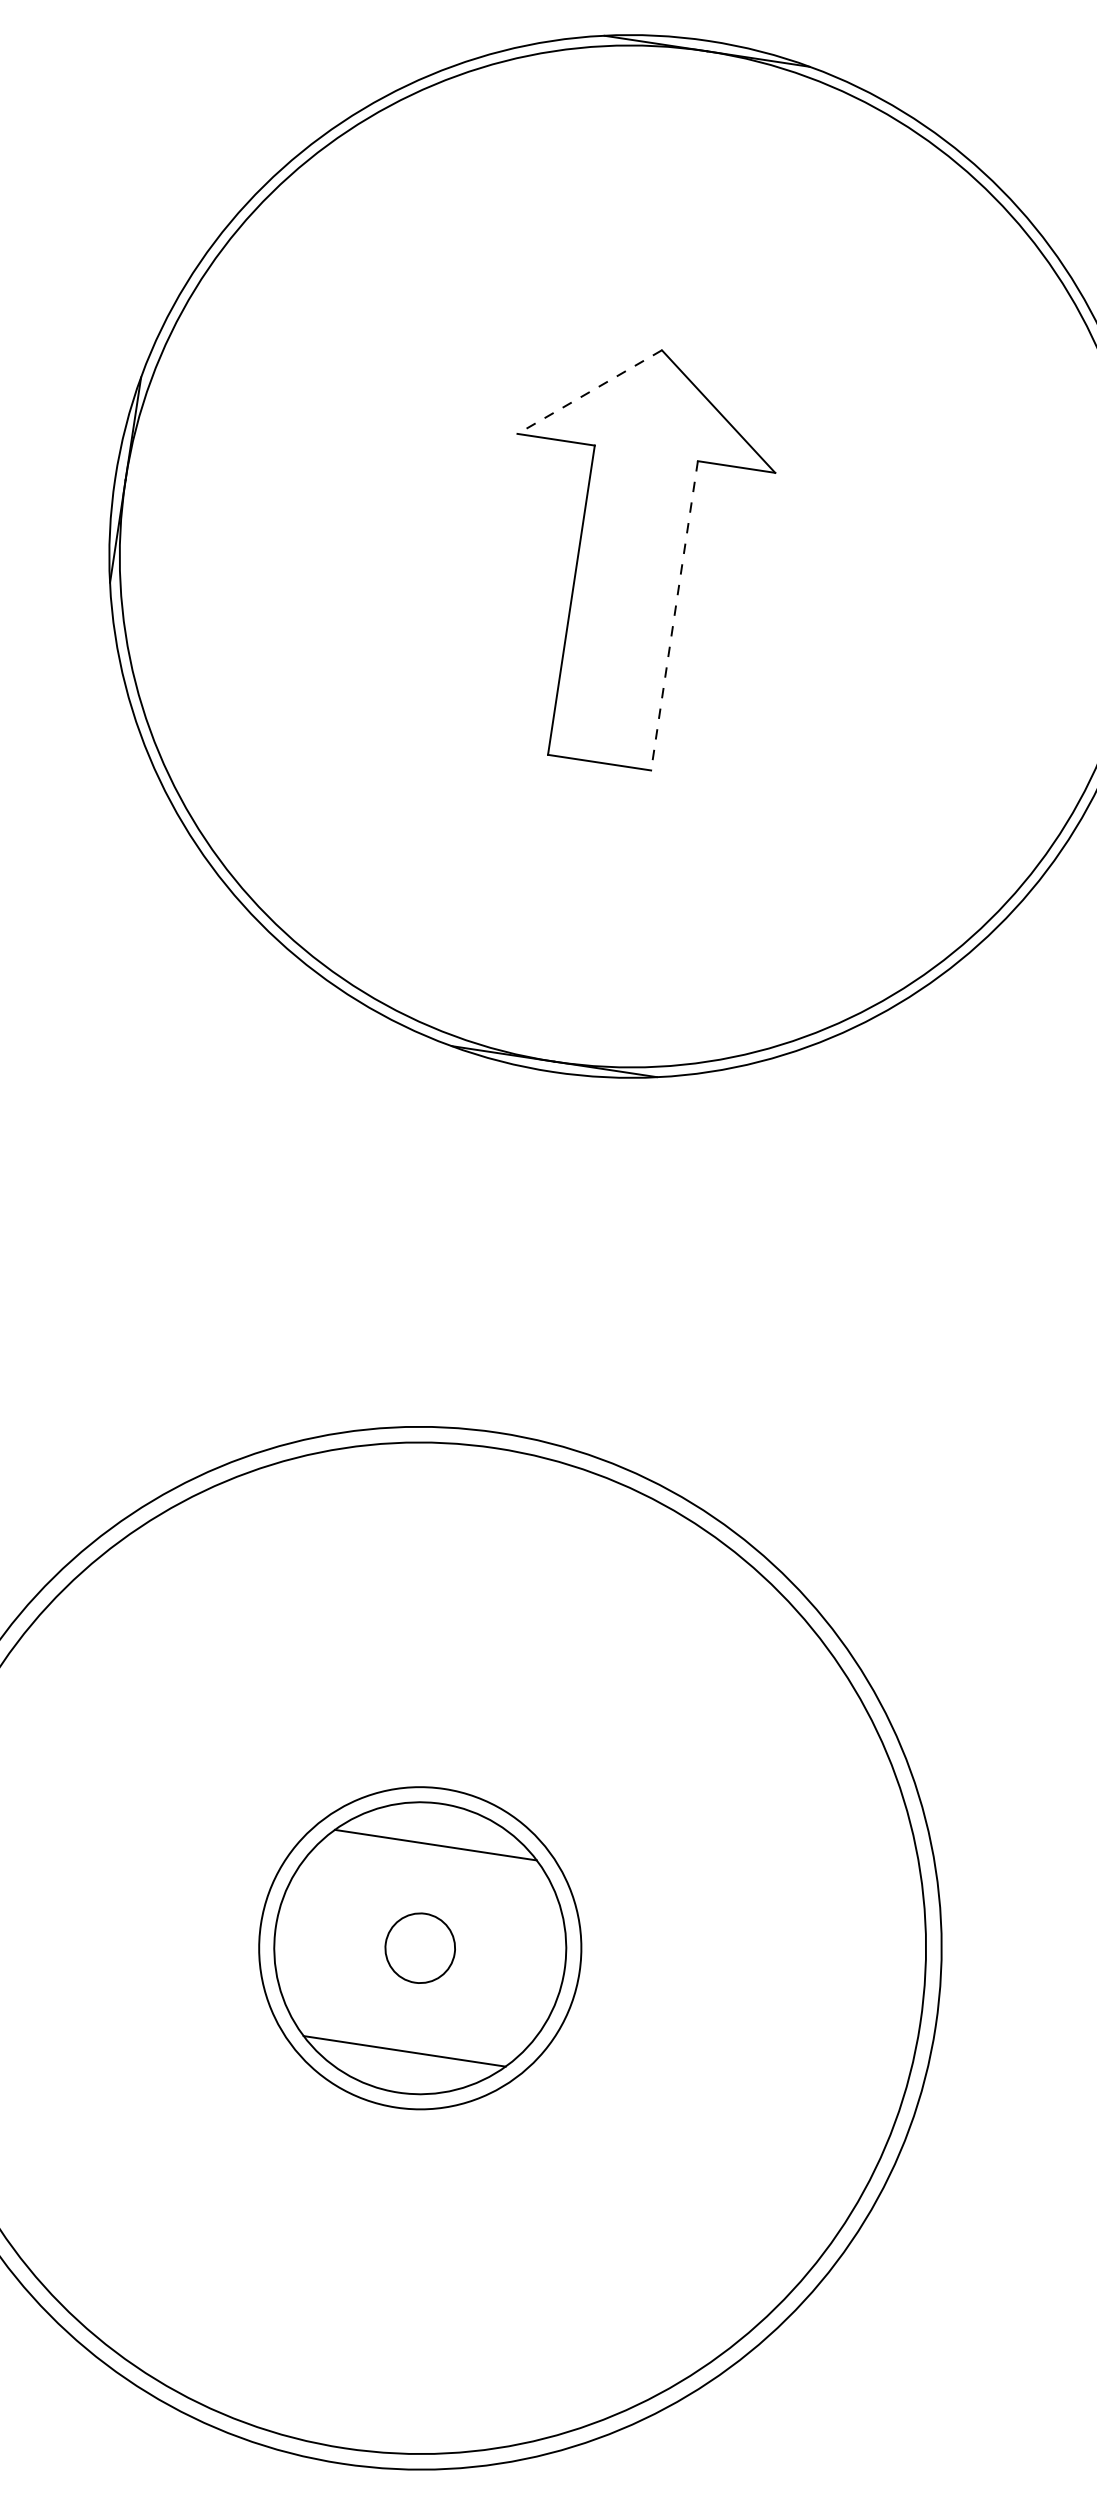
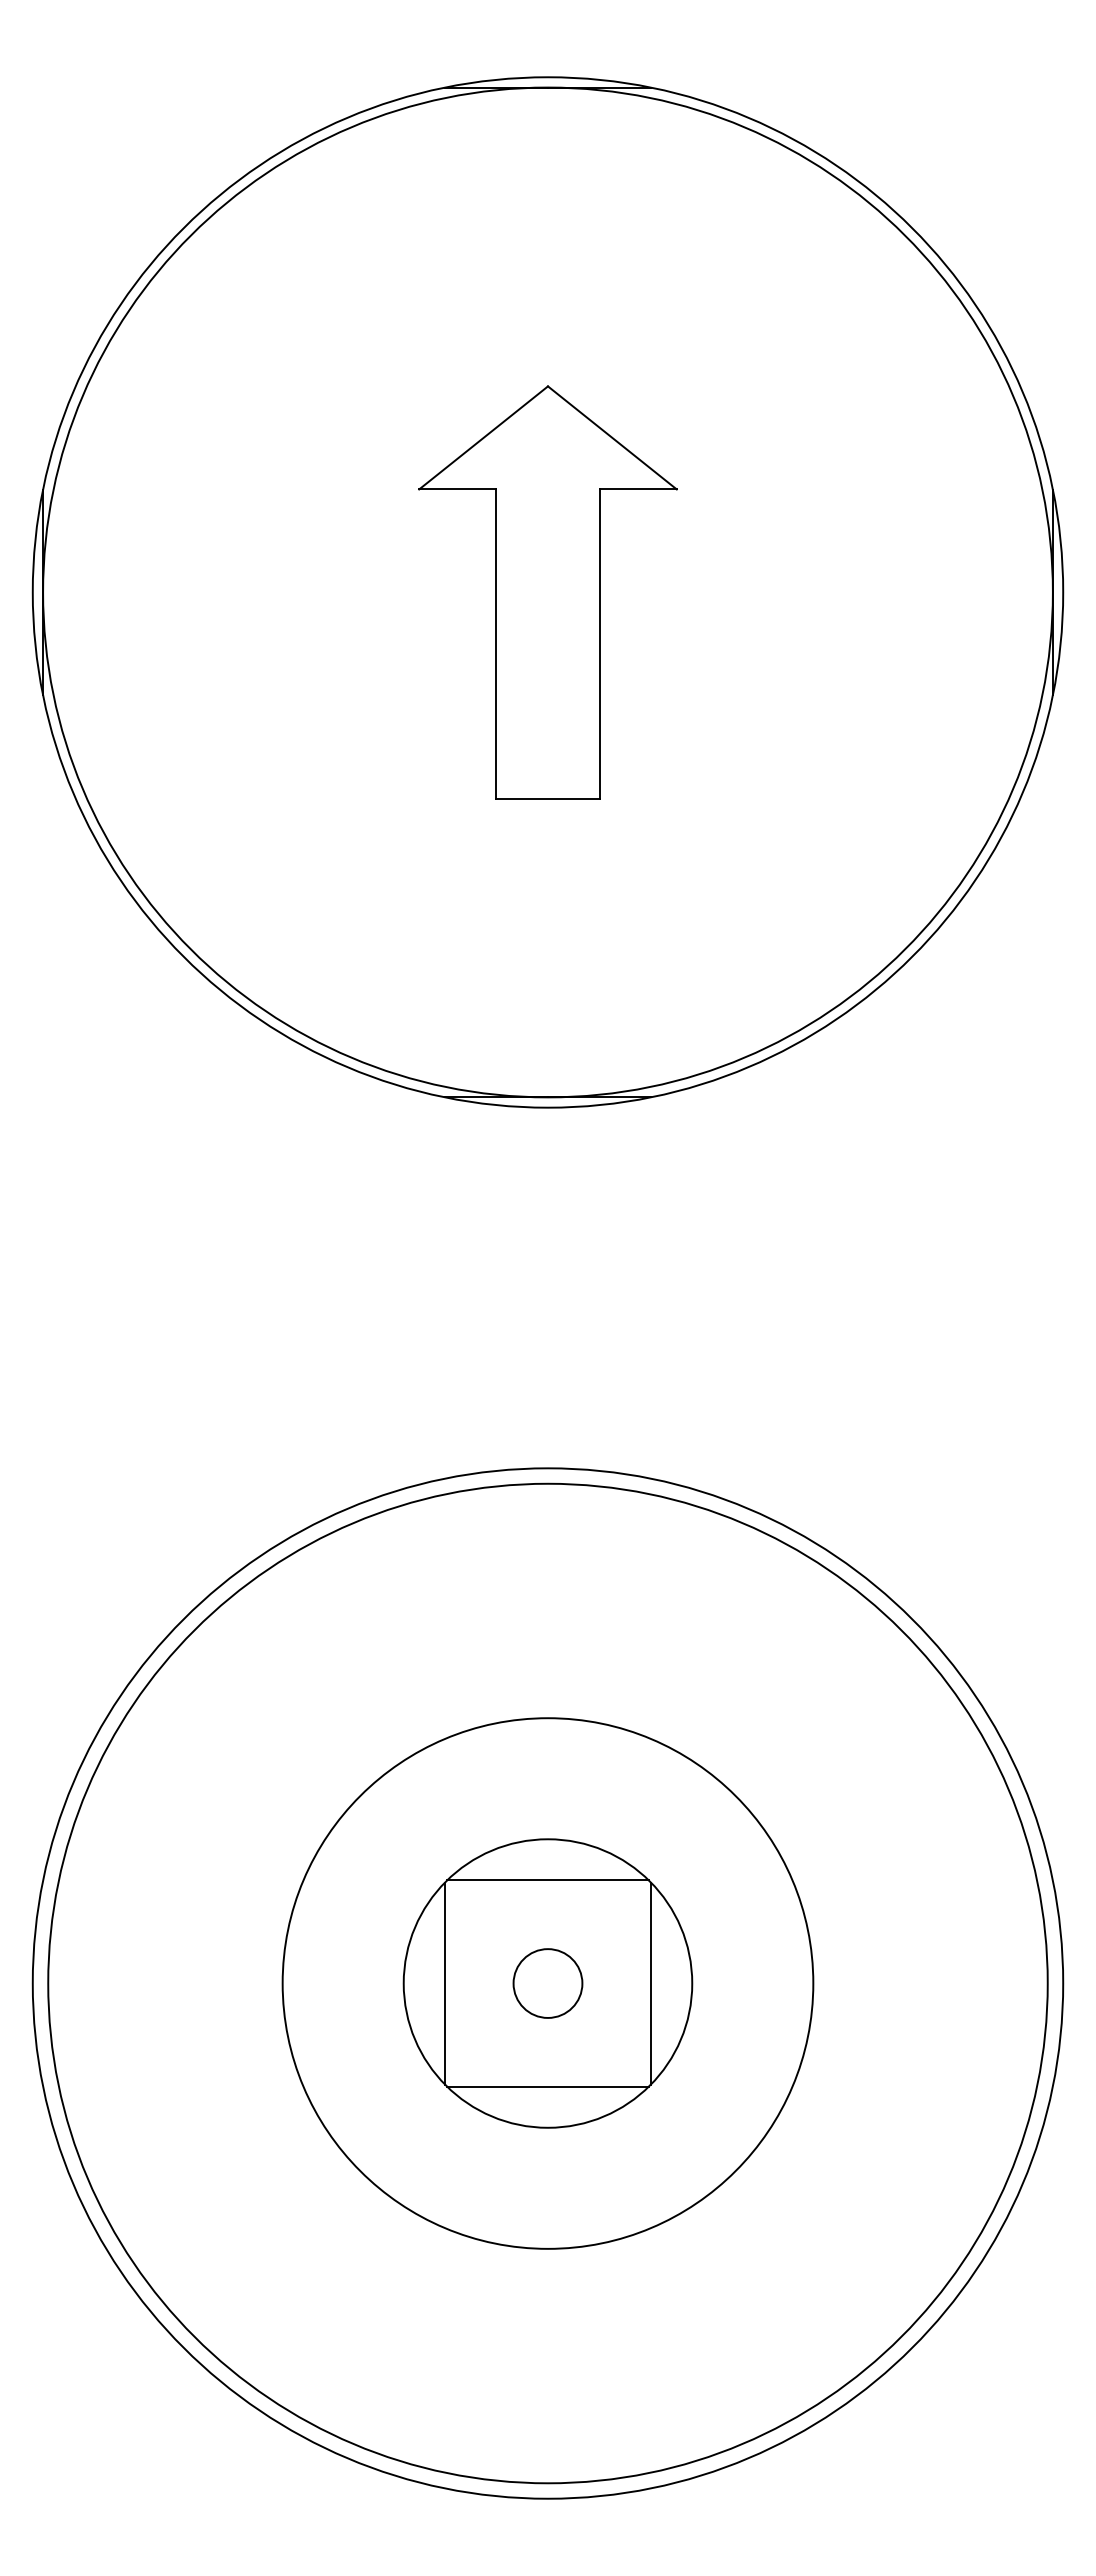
line: (589, 392) -> (483, 438), dashed -> solid
line: (674, 616) -> (599, 644), dashed -> solid
line: (316, 1932) -> (444, 1983), added
circle: (419, 1948) -> (547, 1983), size x1.67
line: (523, 1963) -> (651, 1983), added

